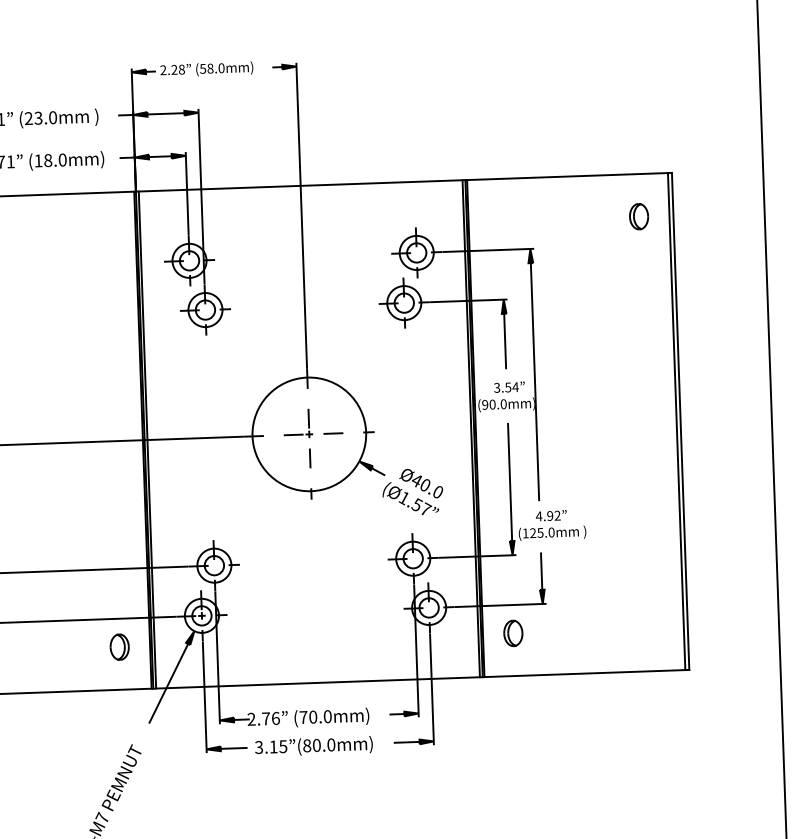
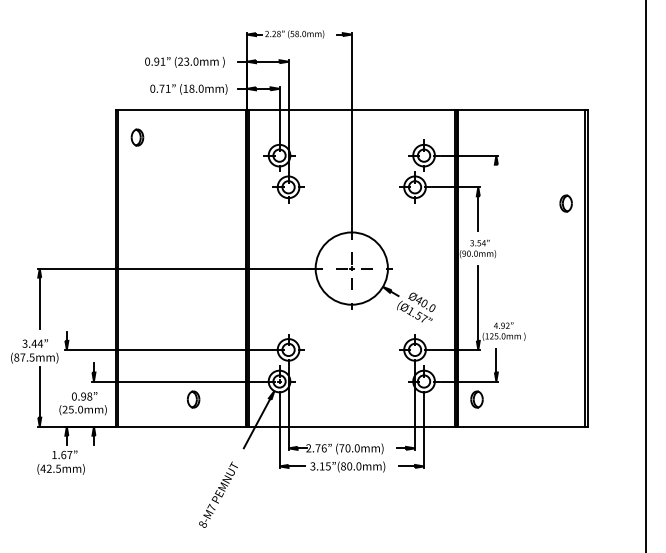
part: (638, 216) -> (565, 203), moved
line: (535, 380) -> (496, 239), removed
part: (119, 647) -> (193, 399), moved

